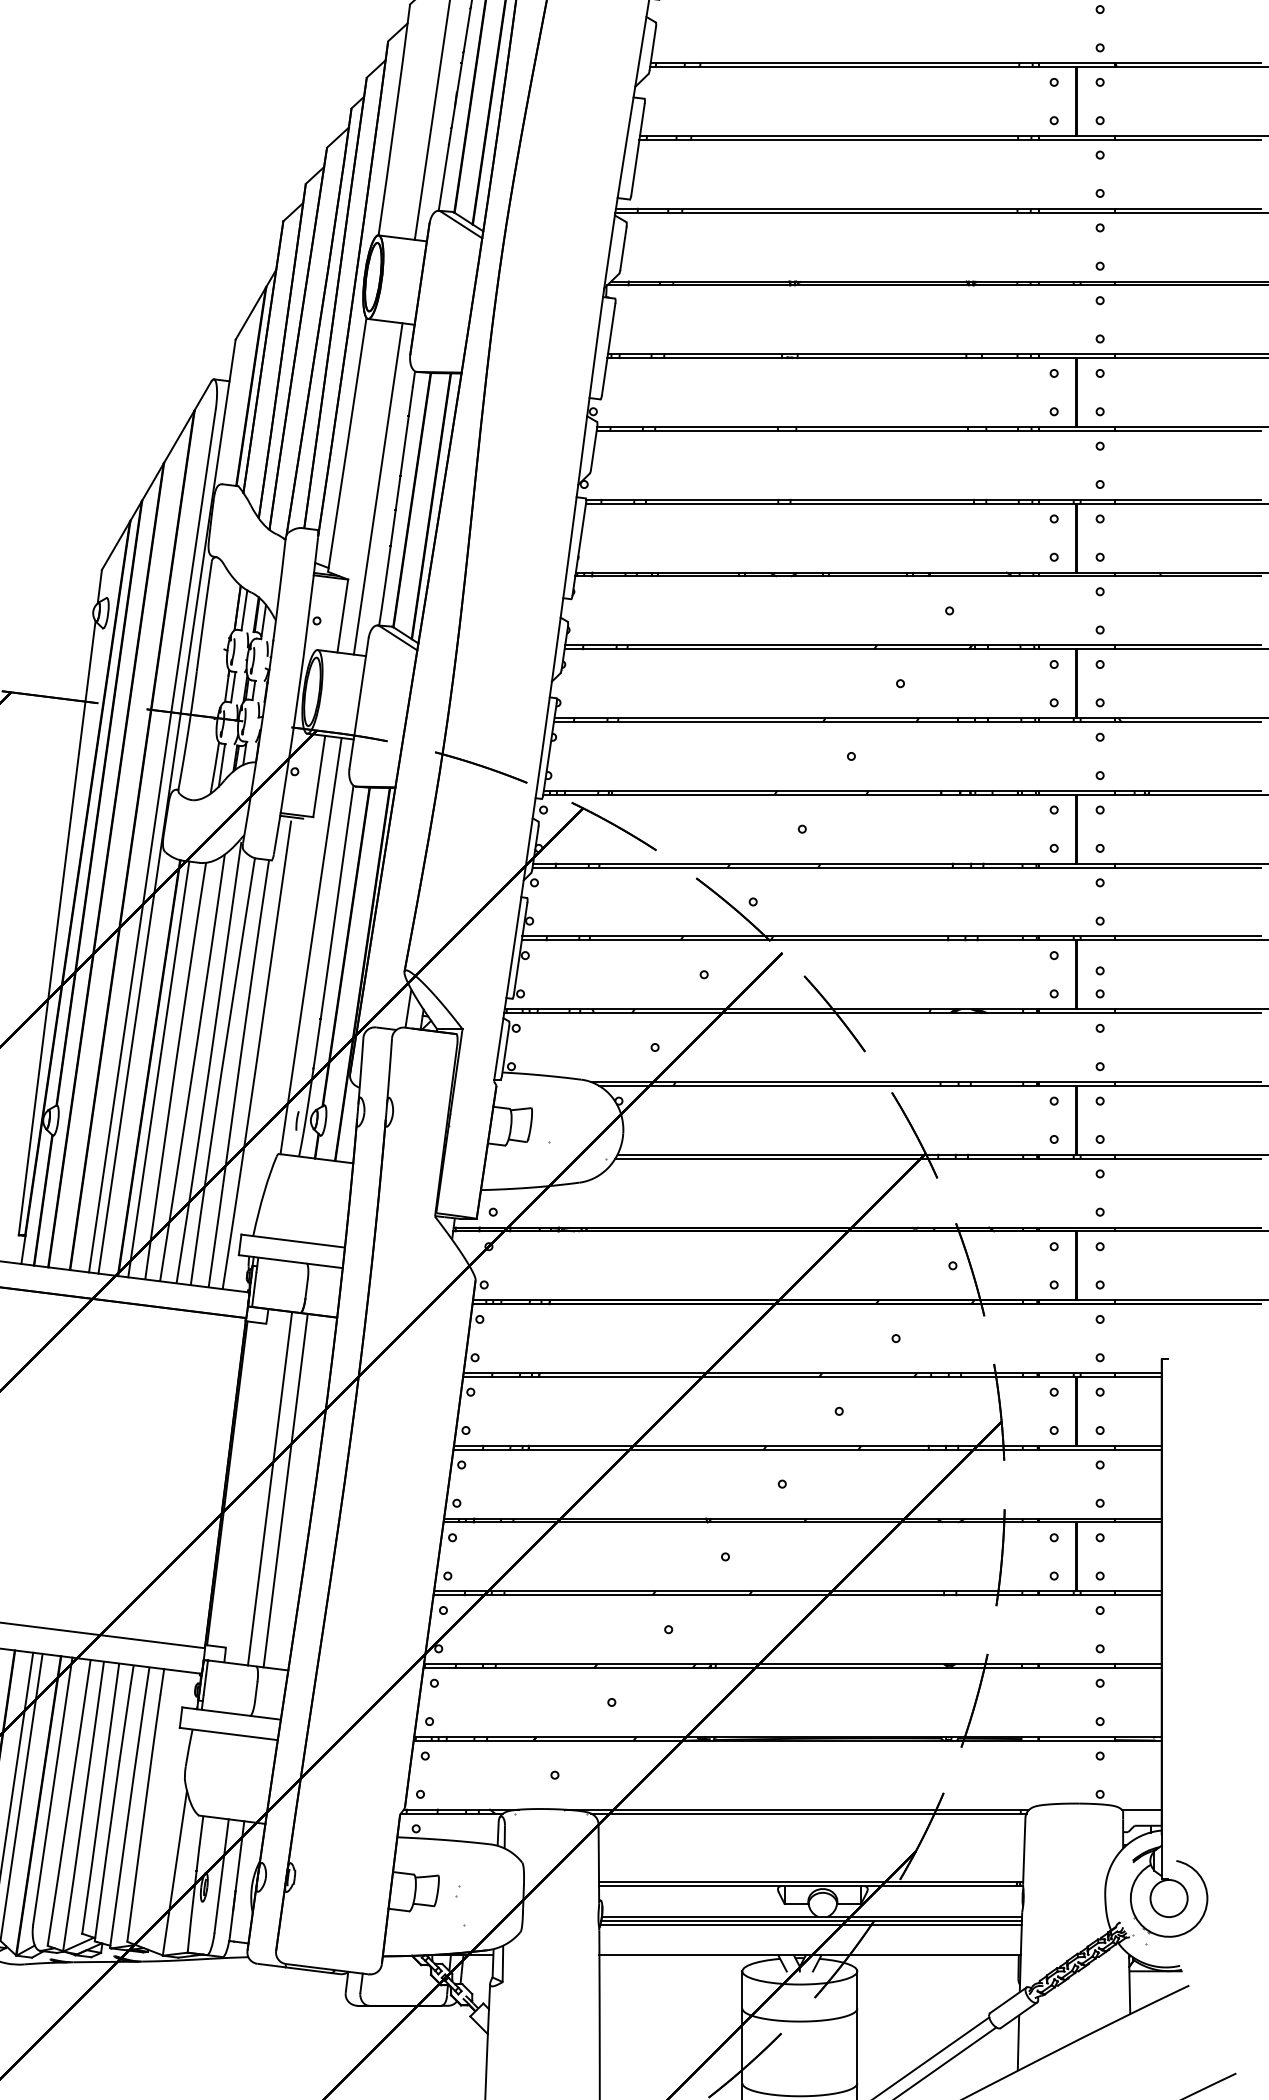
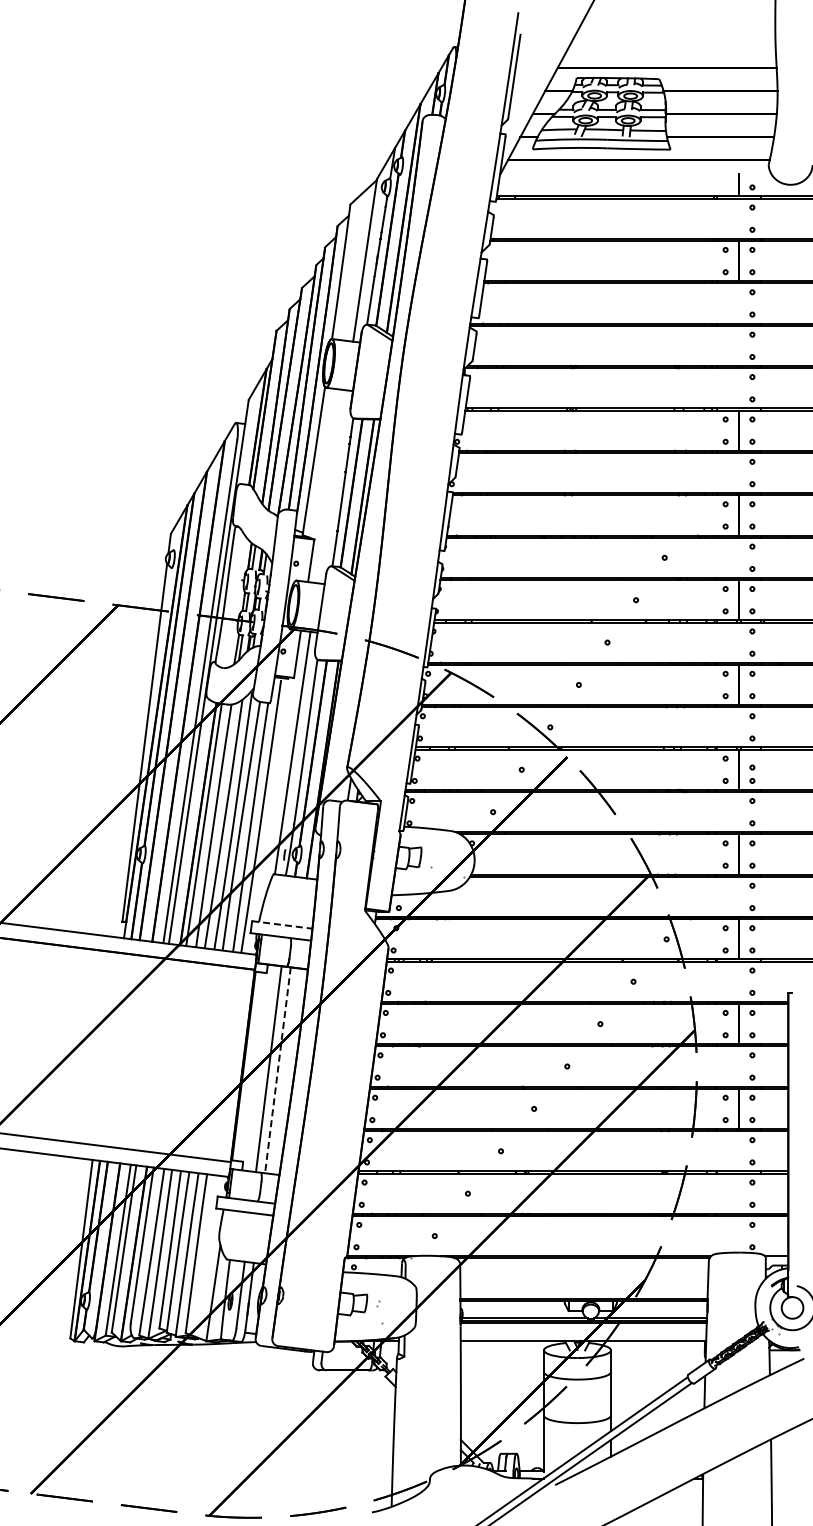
line: (377, 488) -> (331, 486), removed
line: (293, 1242) -> (282, 925), solid -> dashed
line: (284, 1490) -> (277, 1070), solid -> dashed

